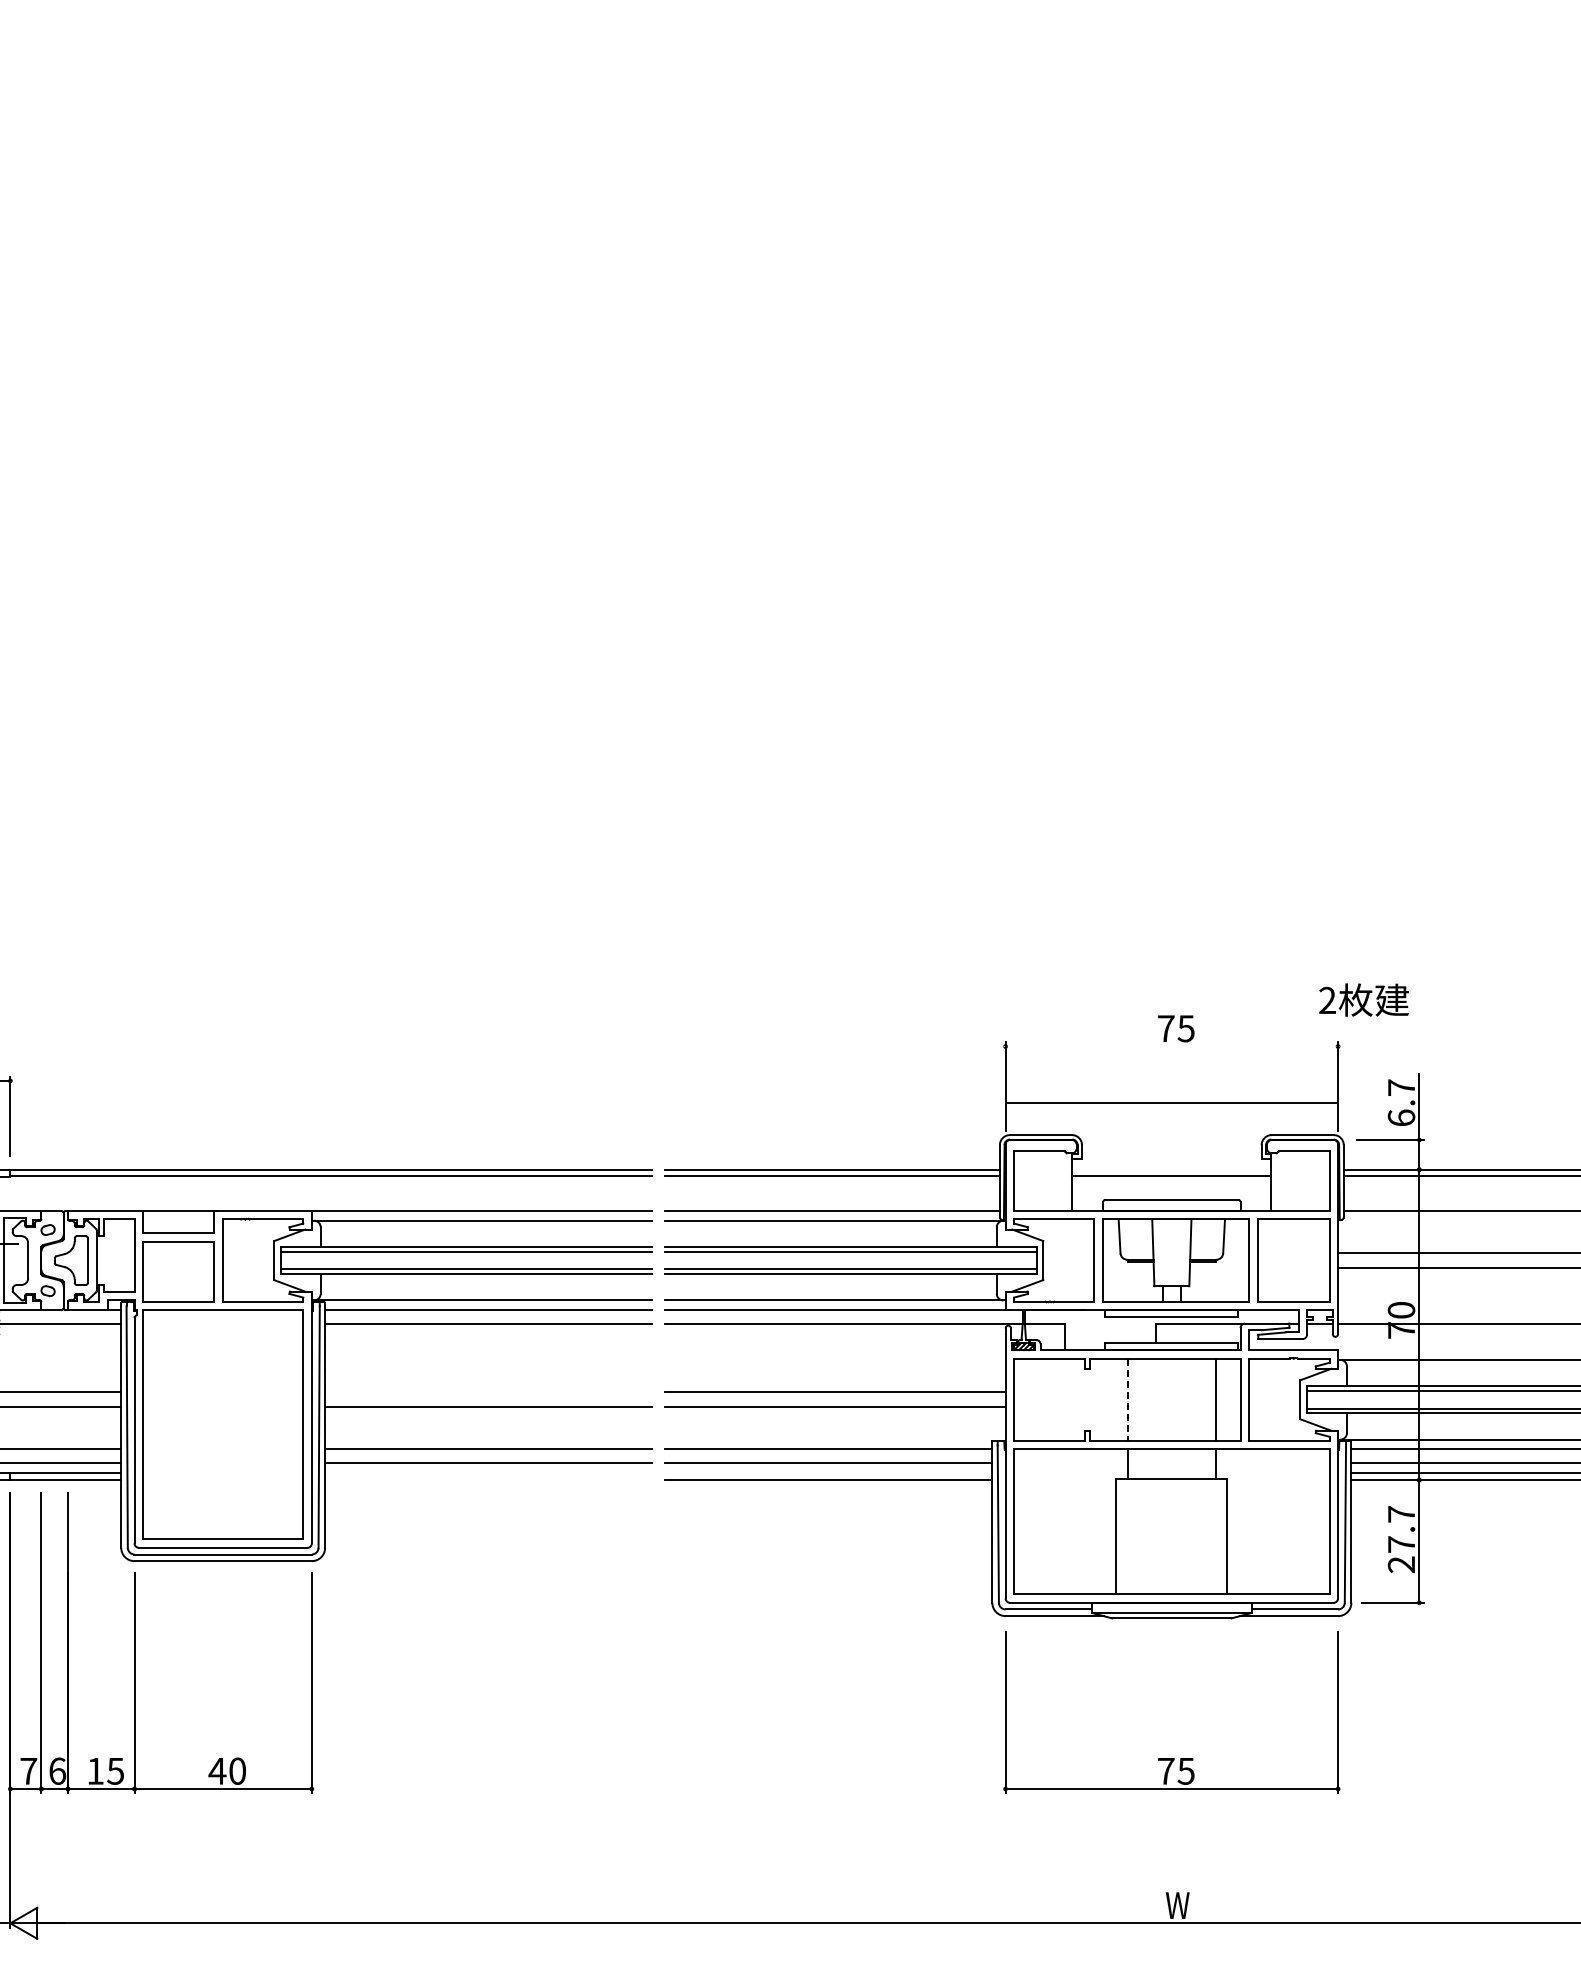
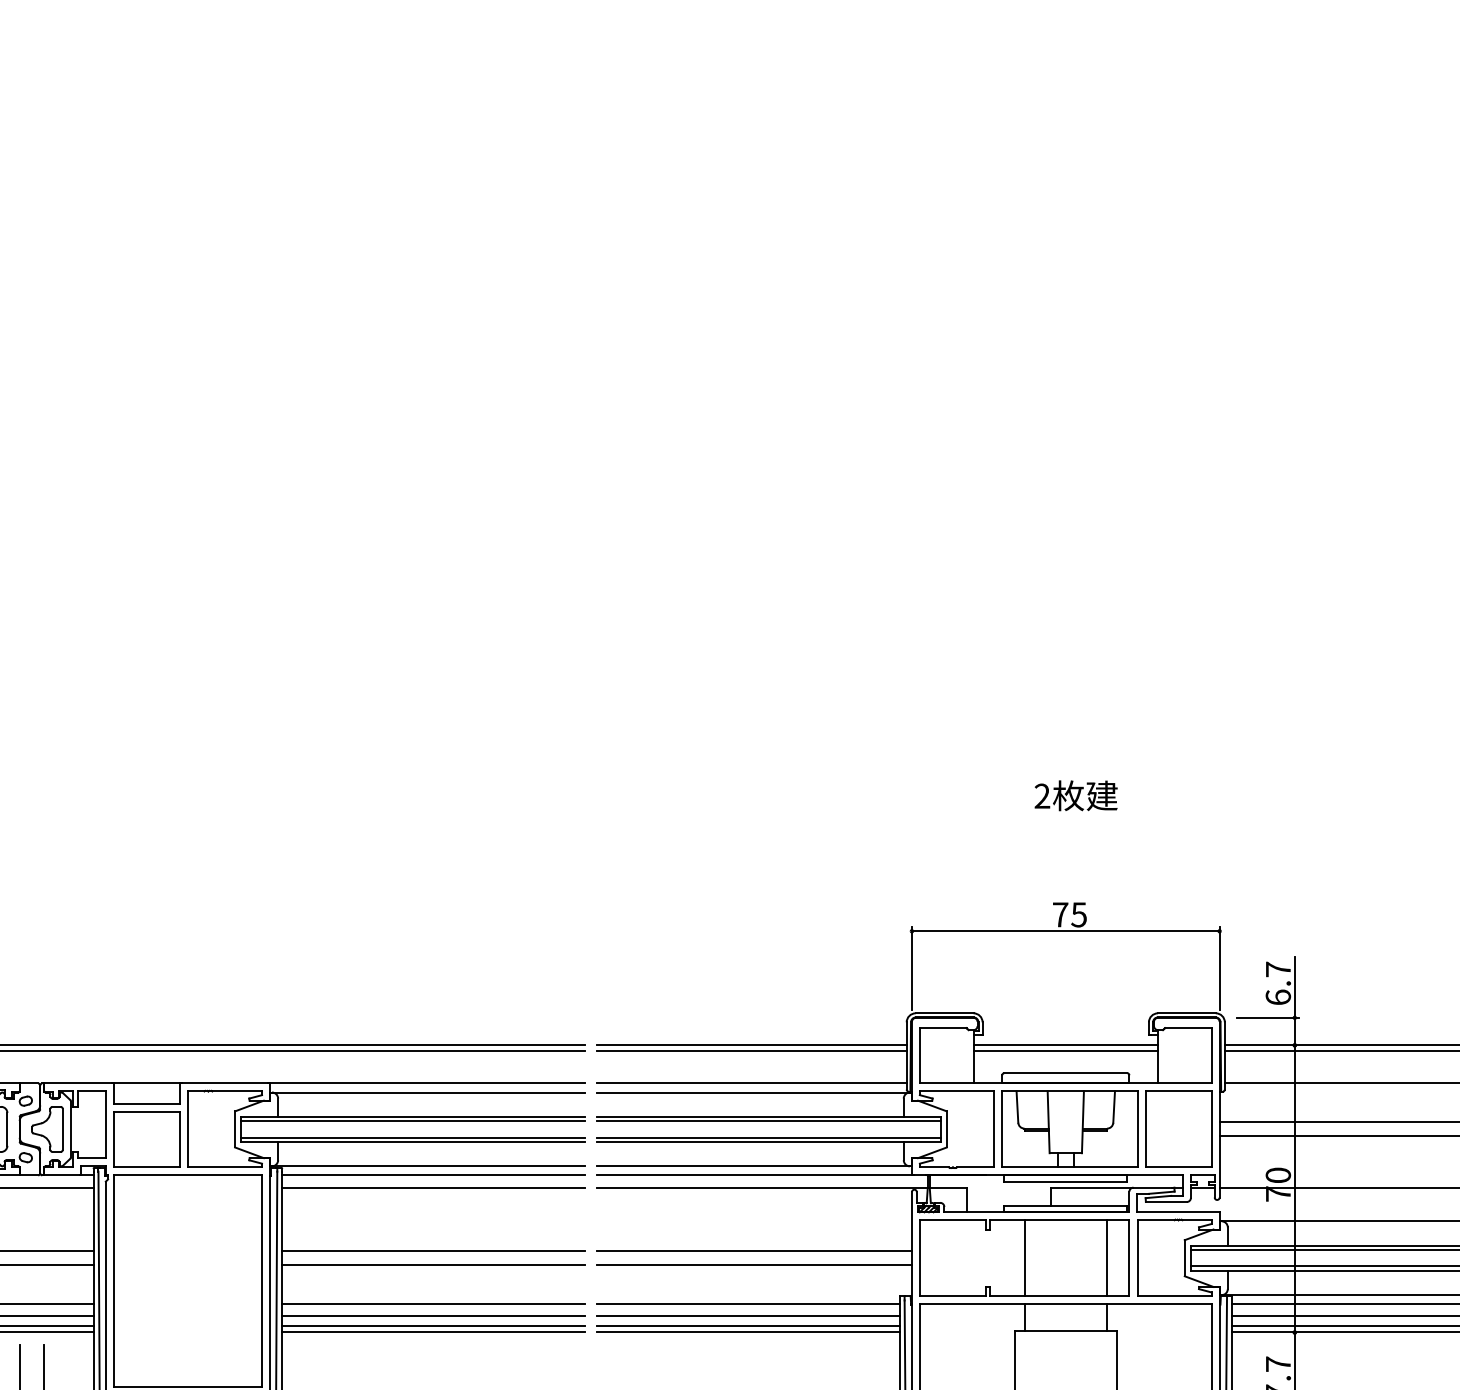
text: (1363, 999) -> (1075, 795), moved
line: (1171, 1103) -> (1065, 931), moved
line: (1171, 1169) -> (1065, 1045), added
line: (488, 1392) -> (433, 1251), added
line: (1127, 1400) -> (1024, 1258), dashed -> solid
line: (488, 1472) -> (433, 1325), added
line: (828, 1472) -> (748, 1325), added
line: (488, 1480) -> (433, 1332), added

